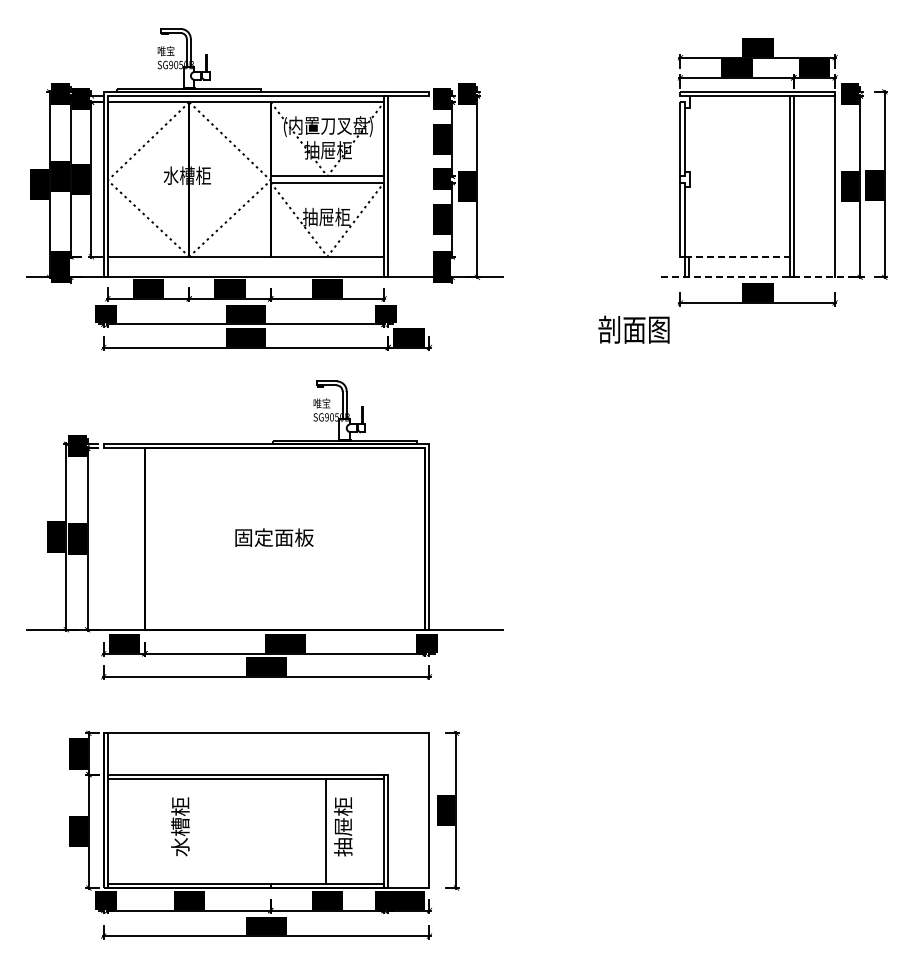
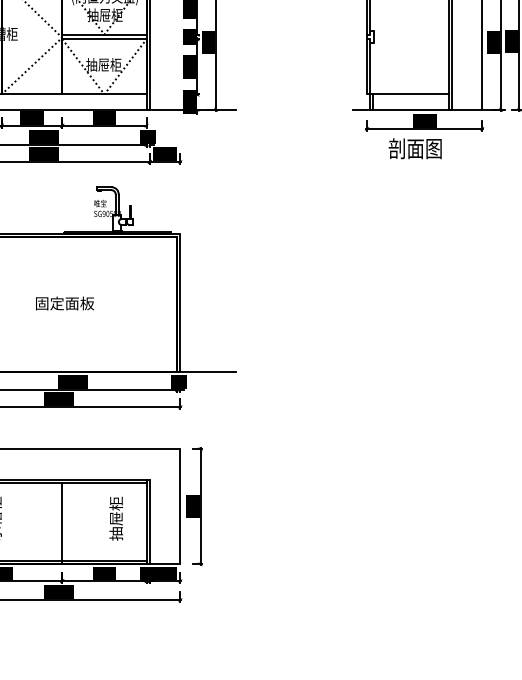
line: (737, 256) -> (409, 94), dashed -> solid
line: (763, 277) -> (429, 109), dashed -> solid
text: (633, 329) -> (414, 148), moved
line: (325, 830) -> (62, 521), moved

